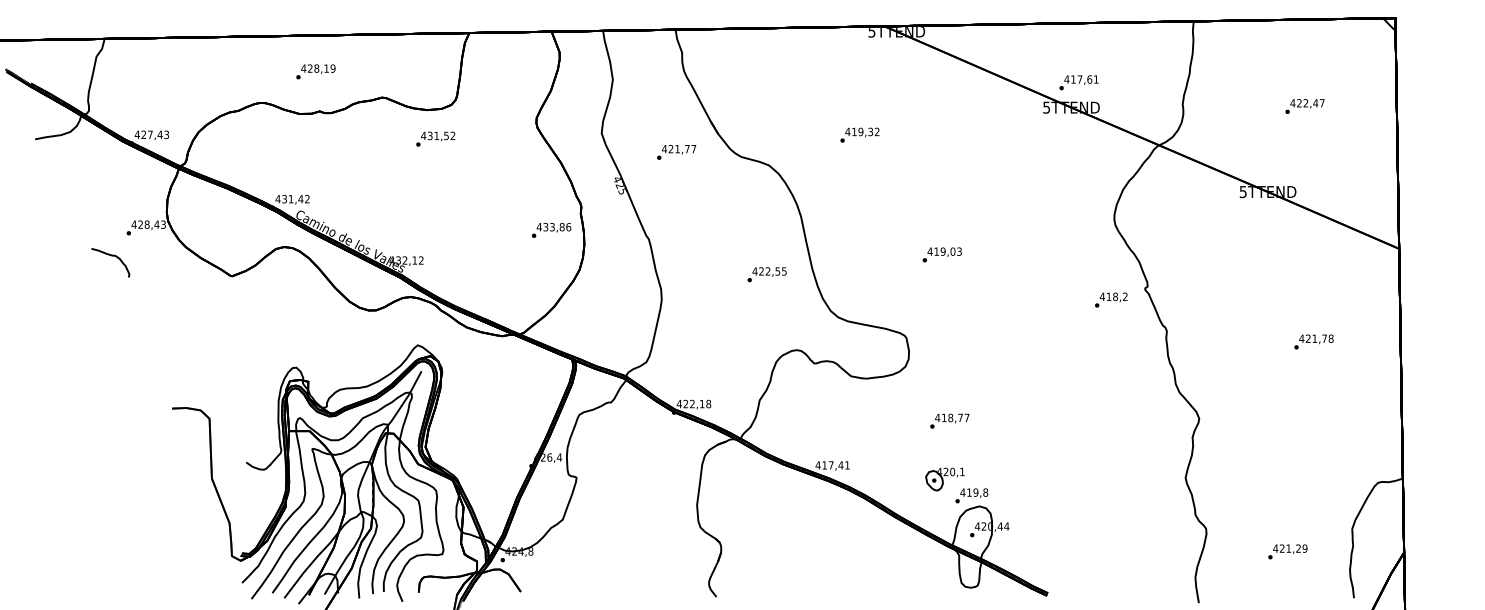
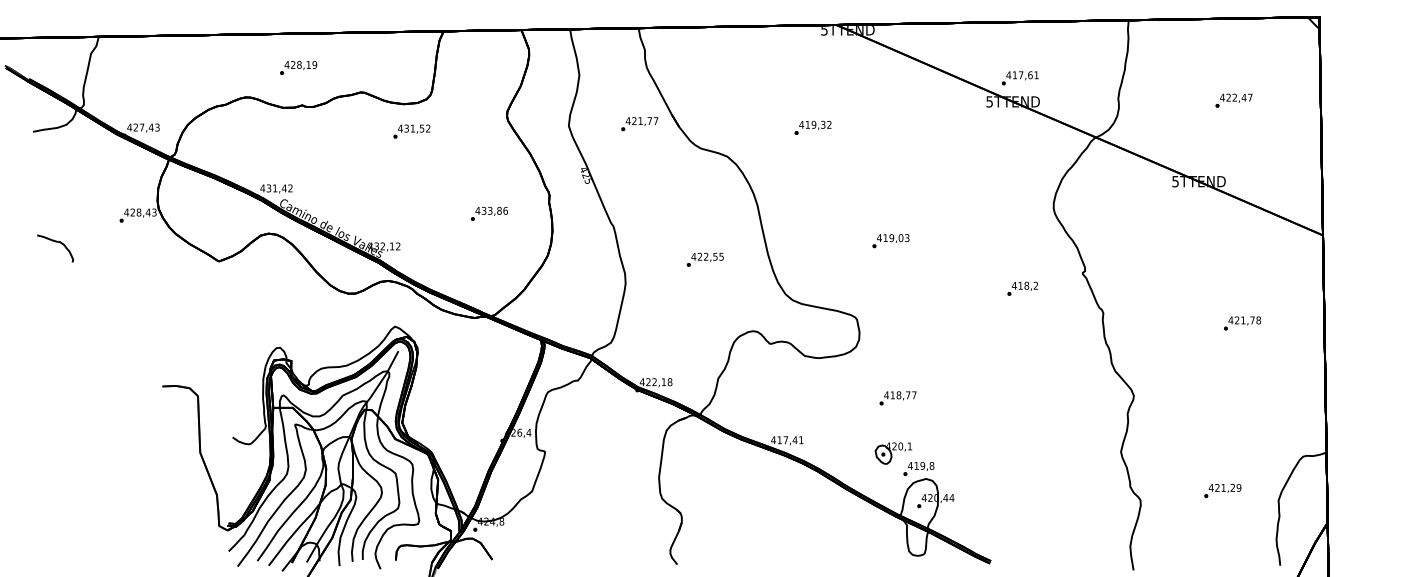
text: (676, 152) -> (639, 124), moved
text: (551, 229) -> (489, 213), moved
curve: (110, 256) -> (55, 242), moved
text: (766, 274) -> (704, 259), moved
text: (1111, 299) -> (1022, 288), moved
text: (1287, 551) -> (1222, 490), moved

